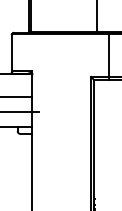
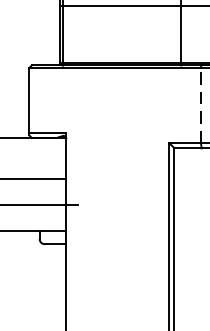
line: (108, 55) -> (200, 105), solid -> dashed

